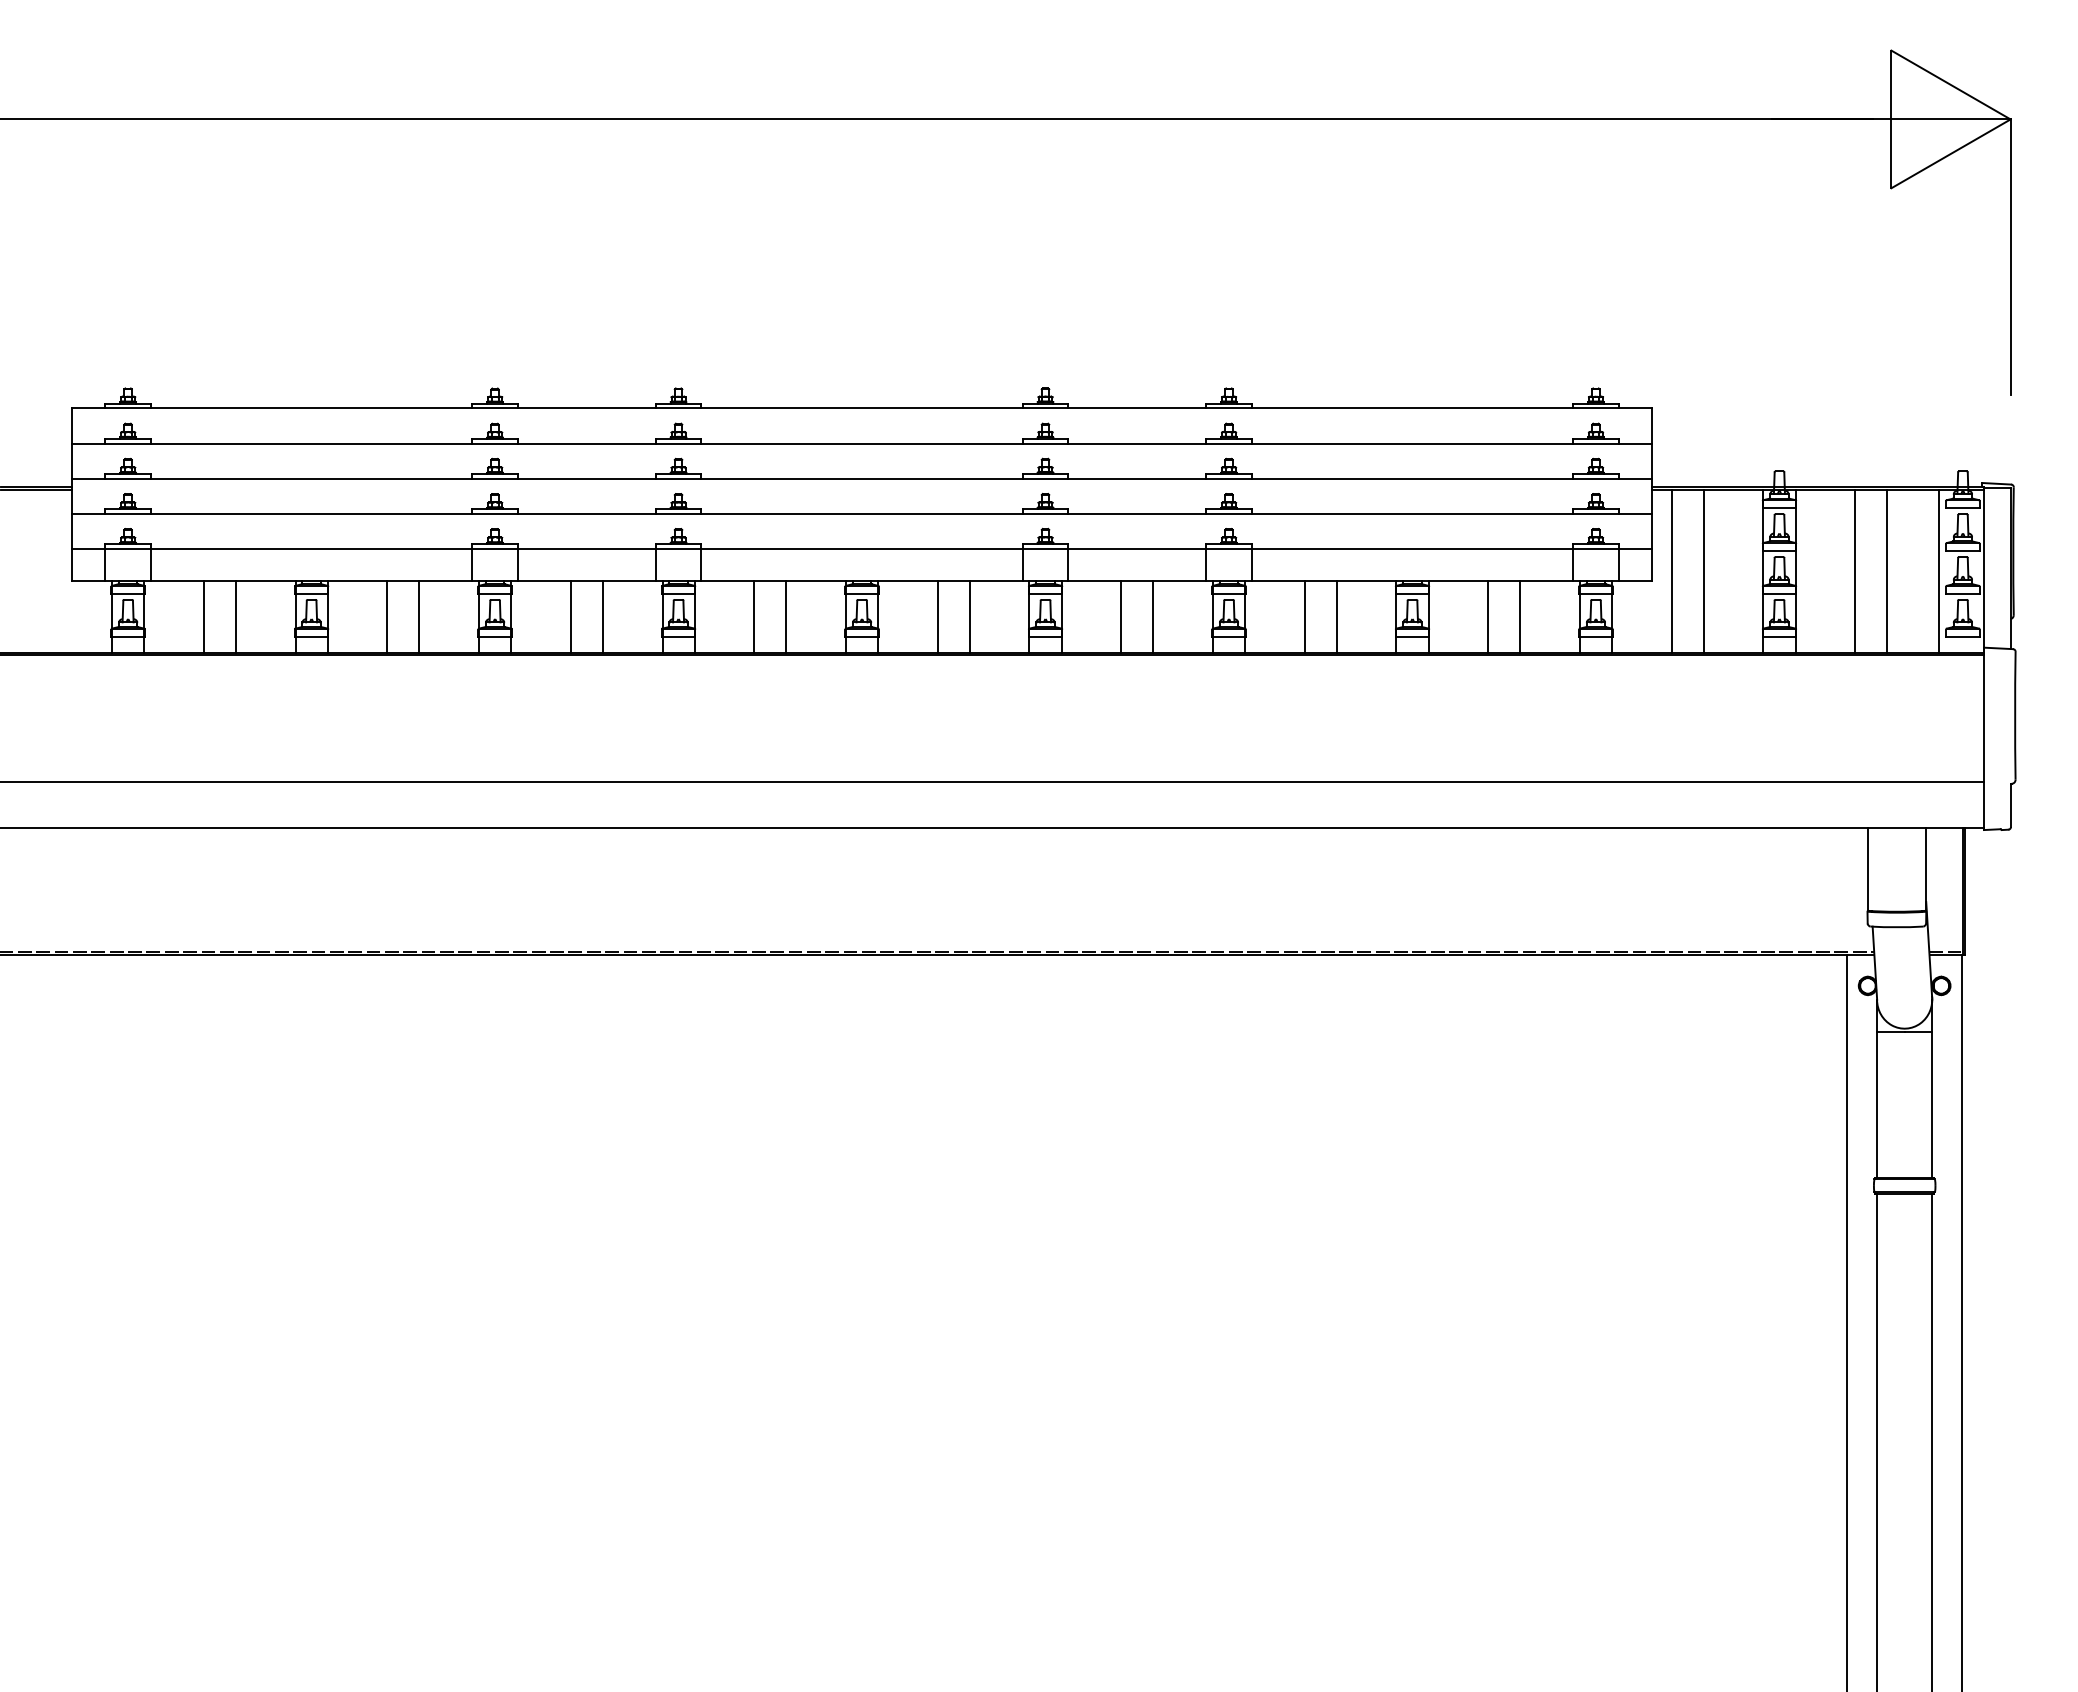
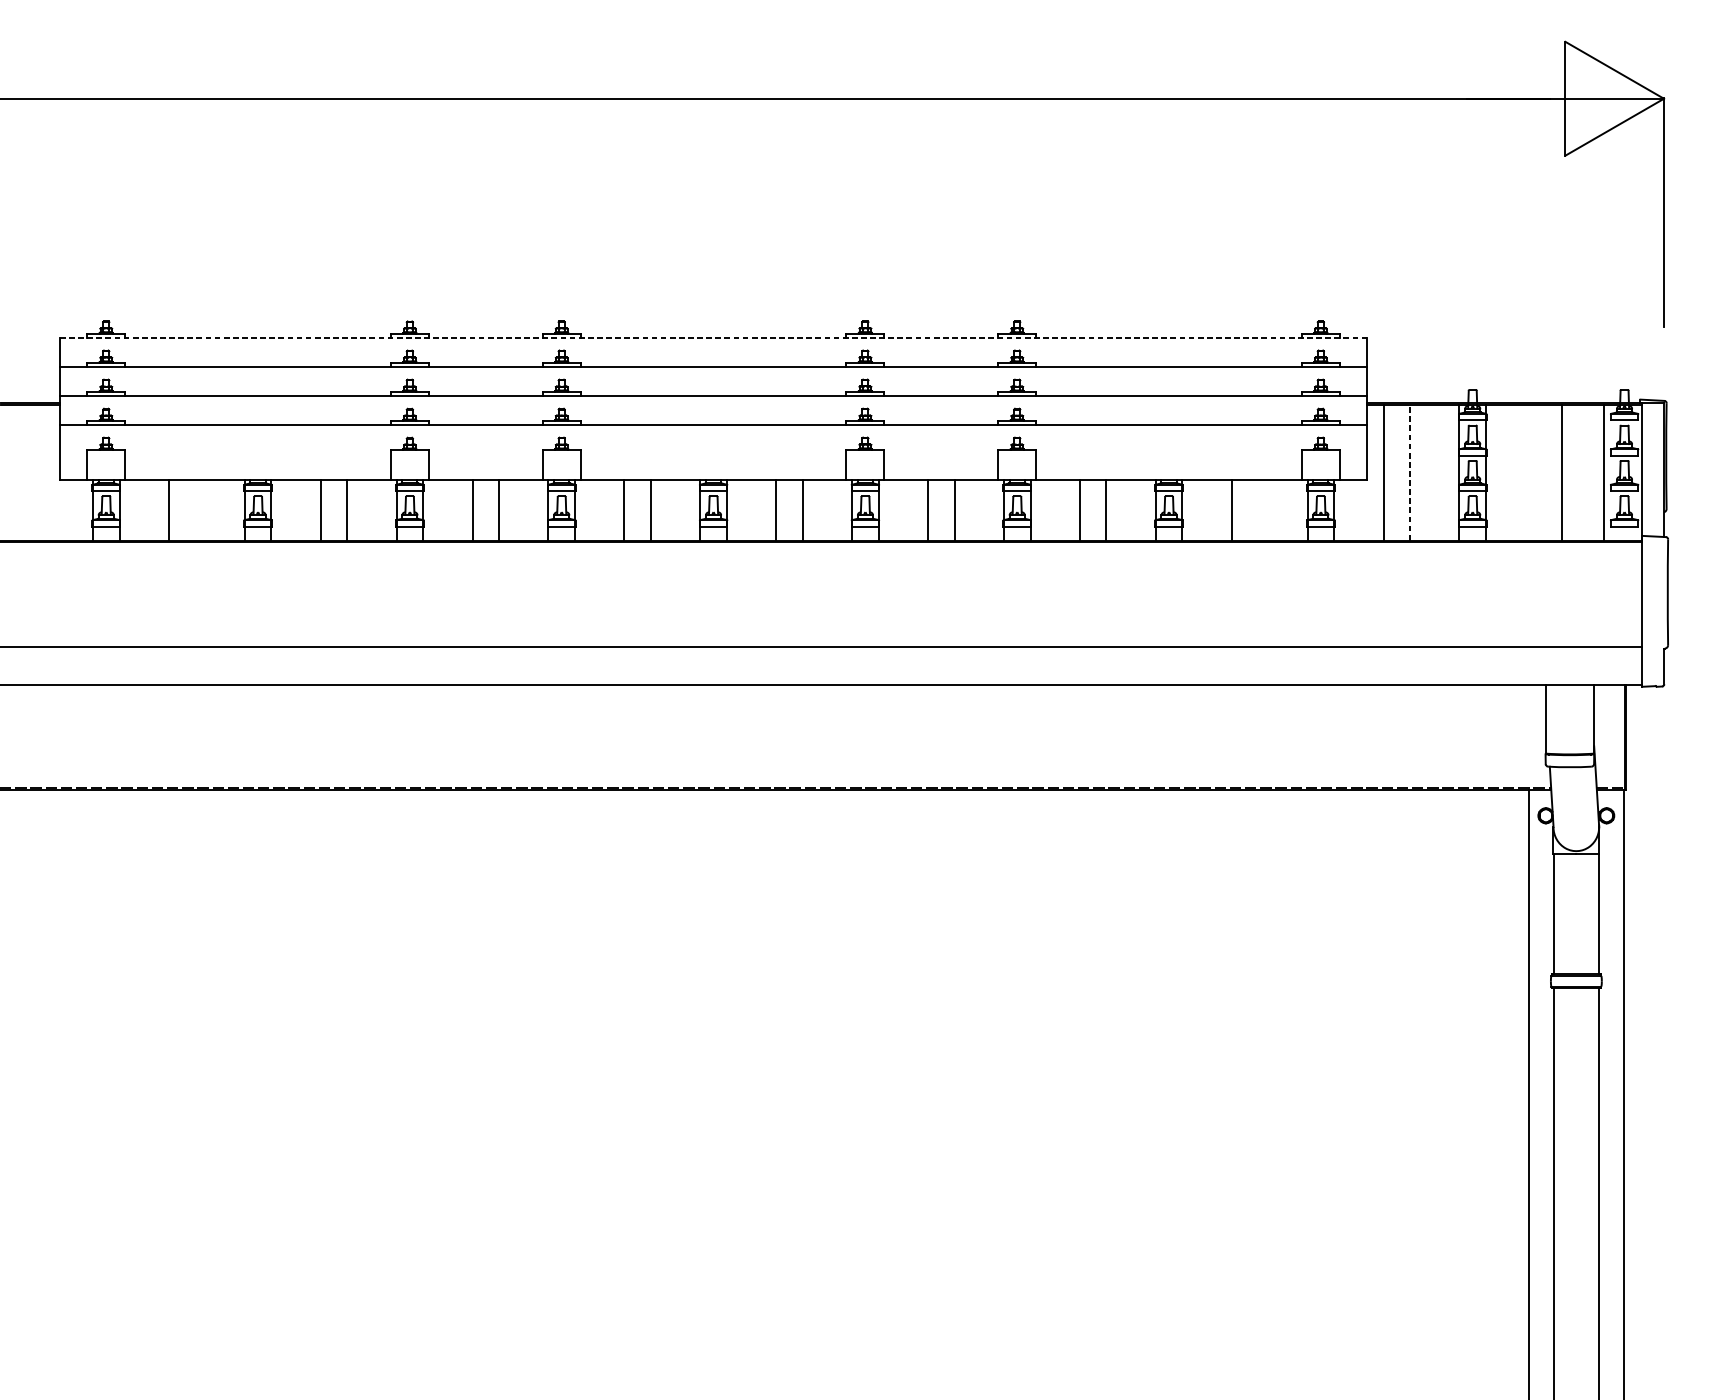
line: (862, 408) -> (713, 337), solid -> dashed
line: (861, 548) -> (713, 453), removed
line: (1703, 571) -> (1409, 472), solid -> dashed
line: (1855, 571) -> (1535, 472), removed
line: (235, 616) -> (195, 510), removed
line: (1520, 616) -> (1258, 510), removed

